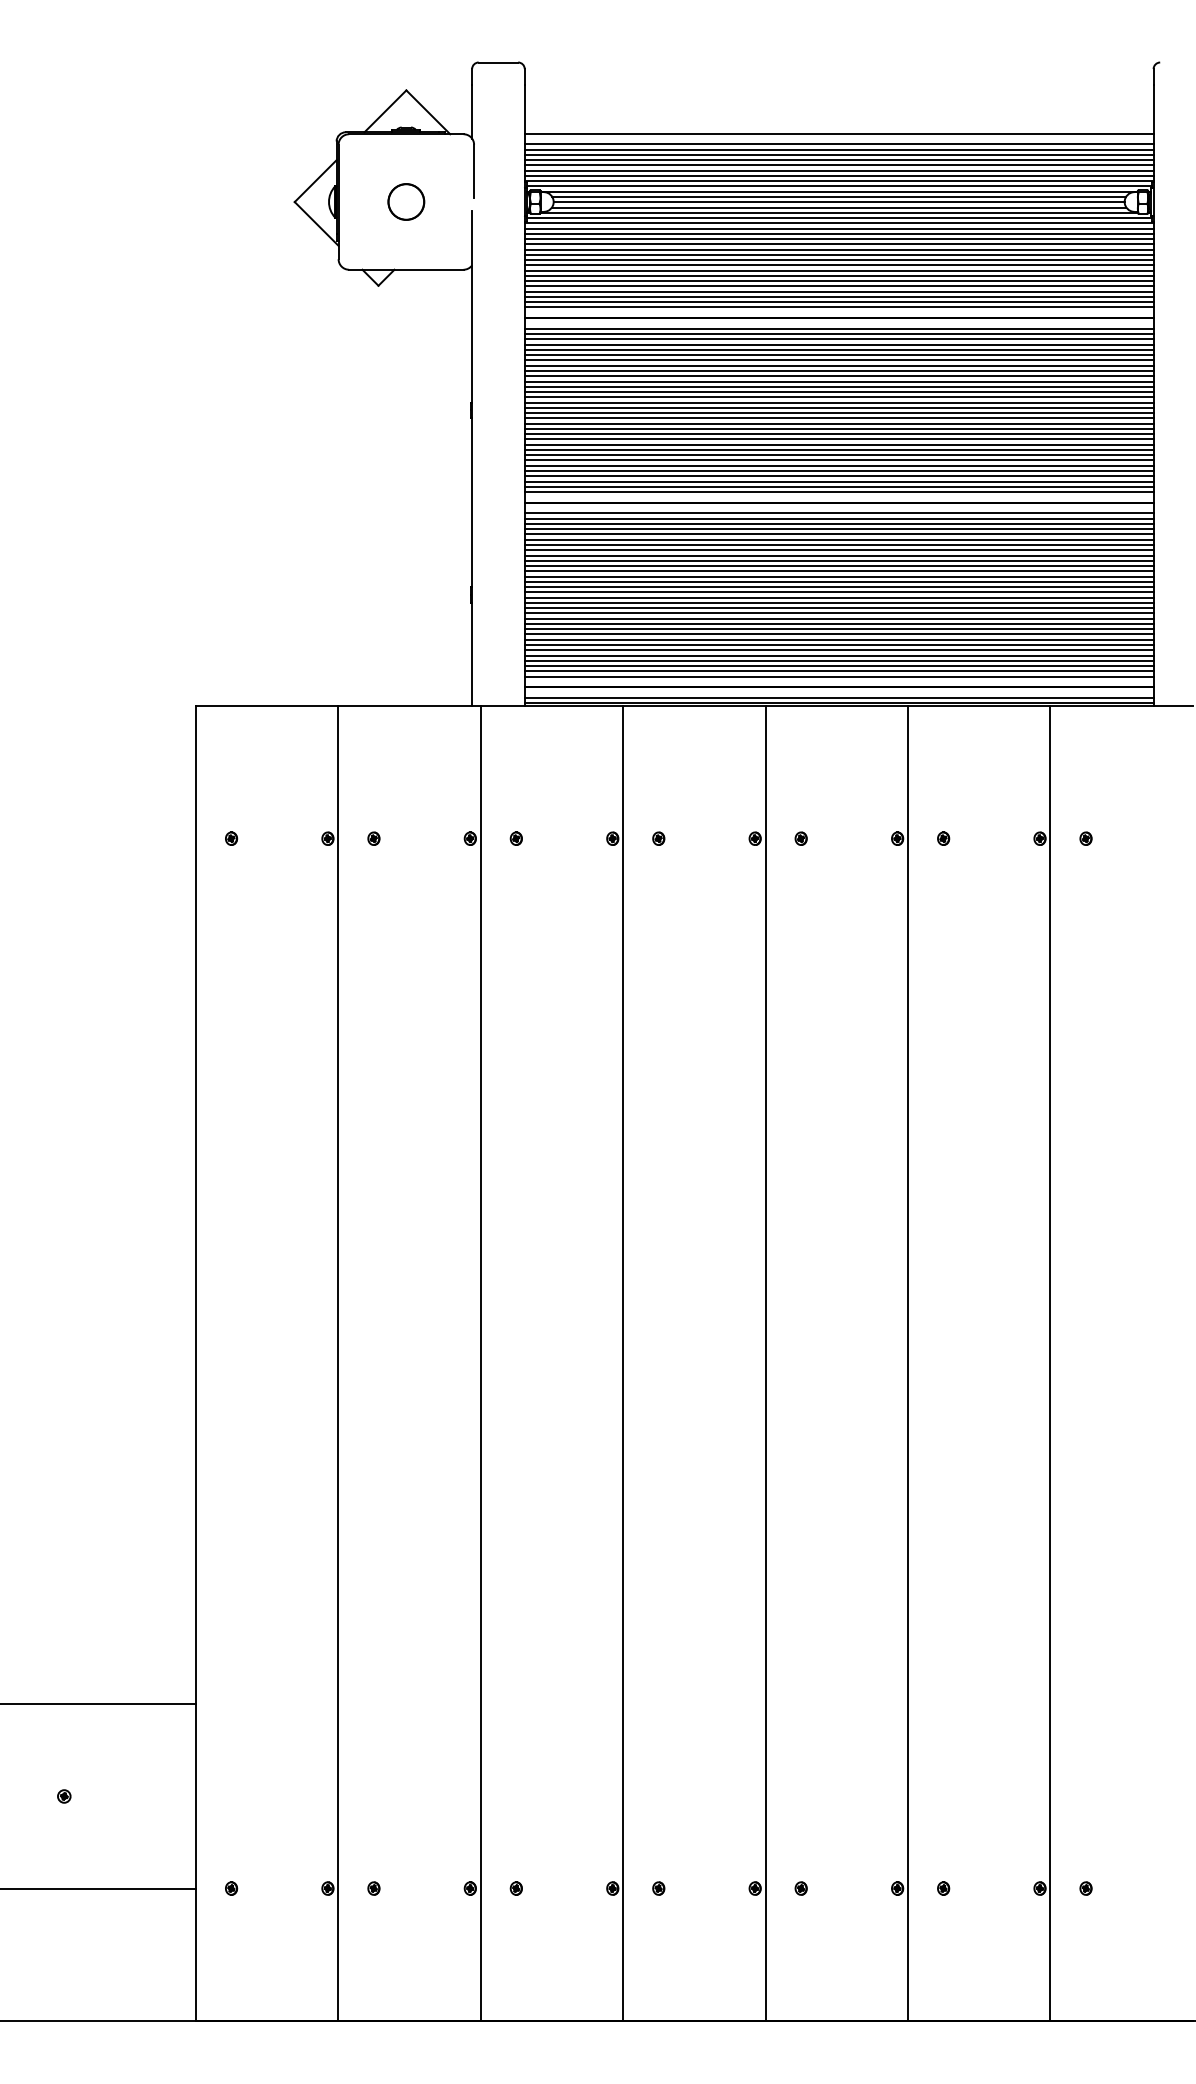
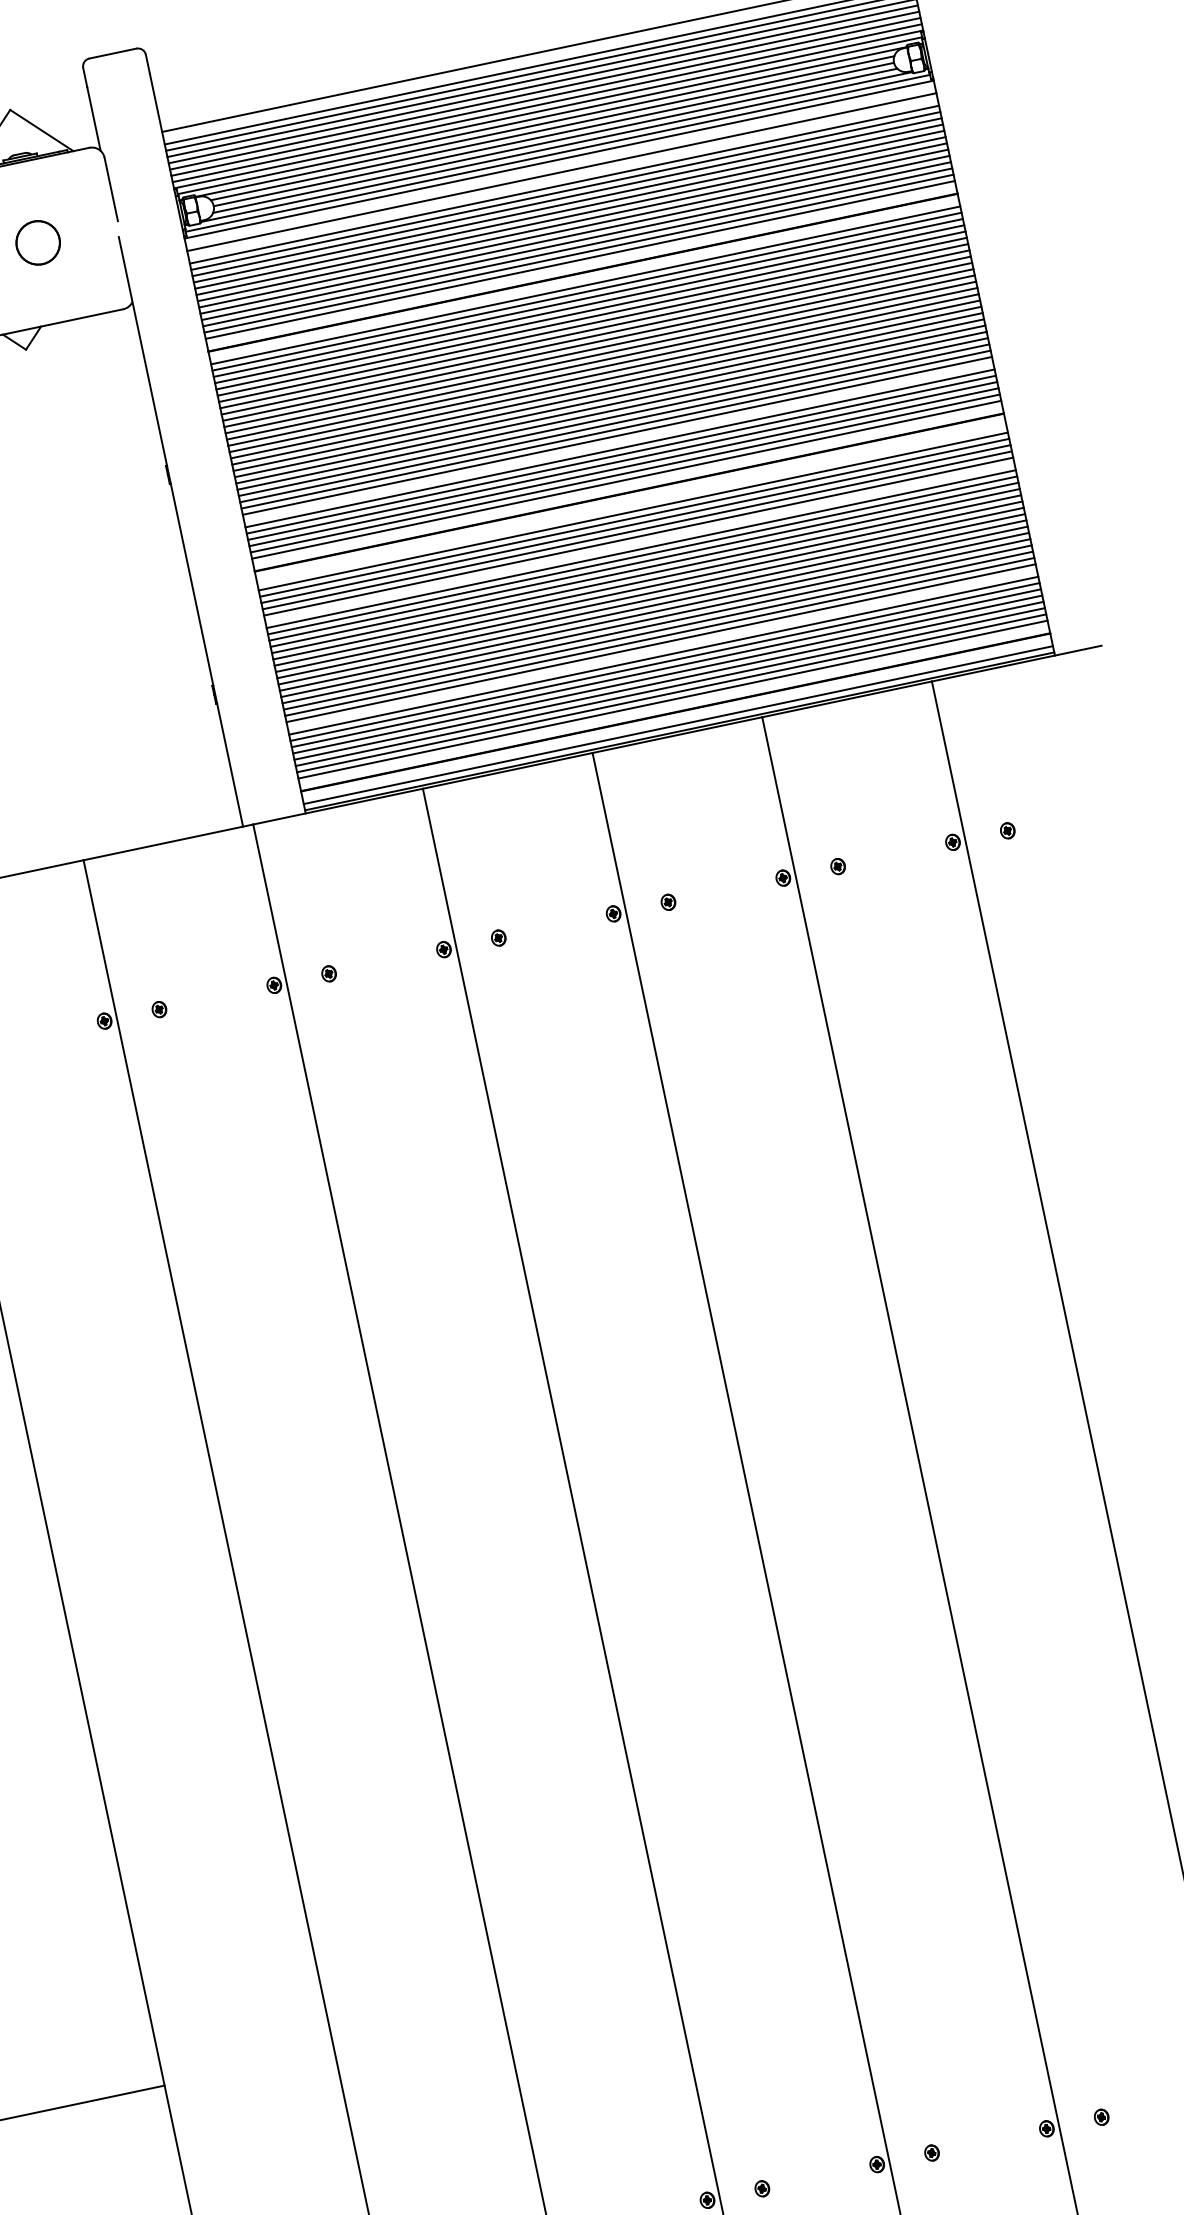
line: (838, 228) -> (559, 165), removed
line: (838, 239) -> (562, 179), removed
line: (838, 460) -> (617, 442), removed
line: (838, 513) -> (631, 505), removed
line: (838, 545) -> (639, 543), removed
line: (838, 634) -> (661, 649), removed

